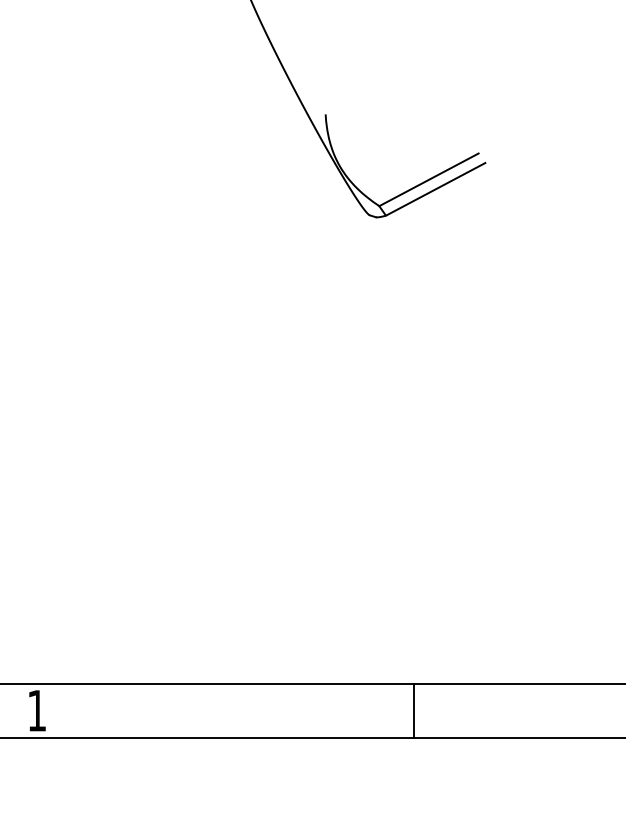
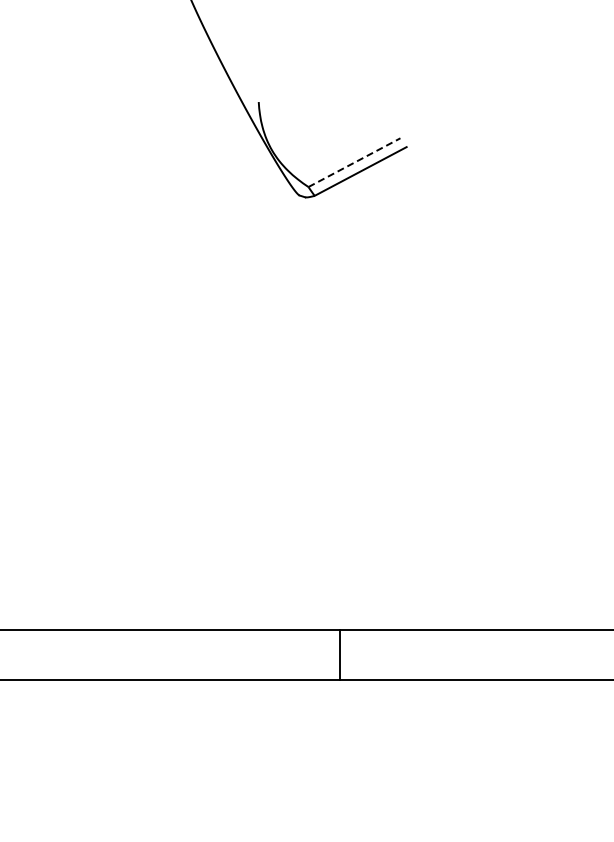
line: (429, 179) -> (354, 162), solid -> dashed

